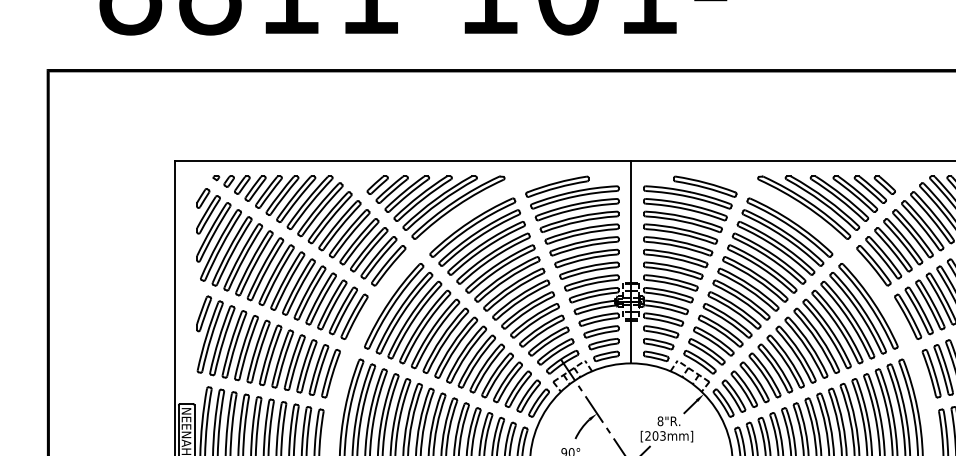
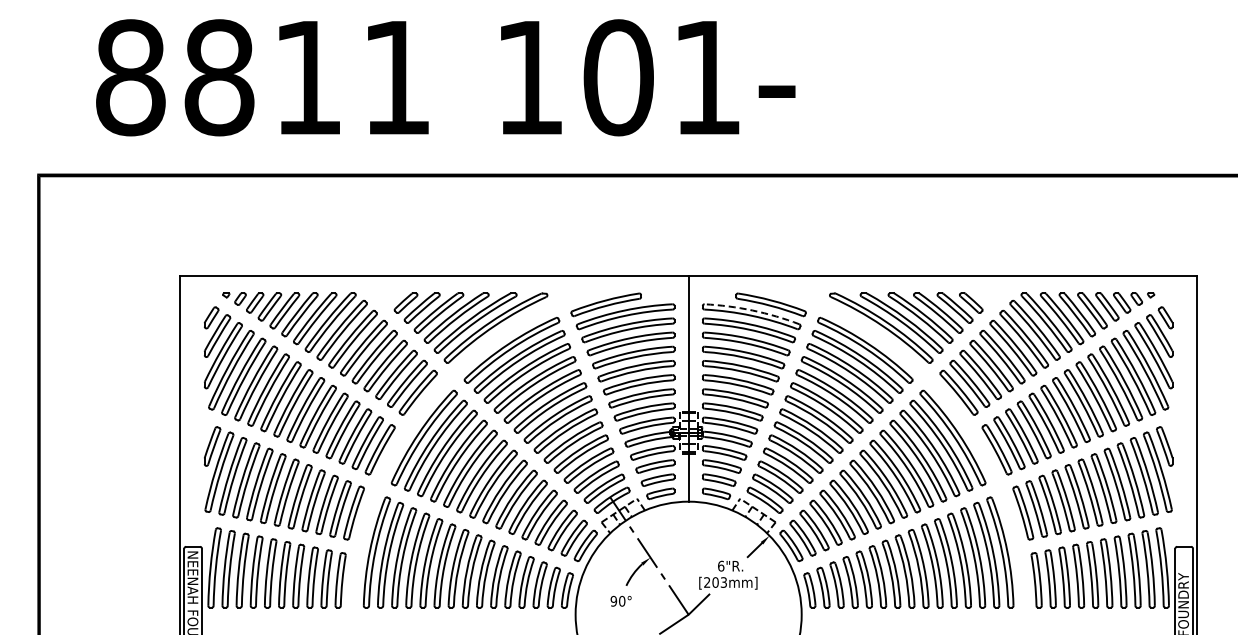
arc: (688, 191) -> (752, 310), solid -> dashed
text: (660, 420) -> (721, 565), 8"R. -> 6"R.

